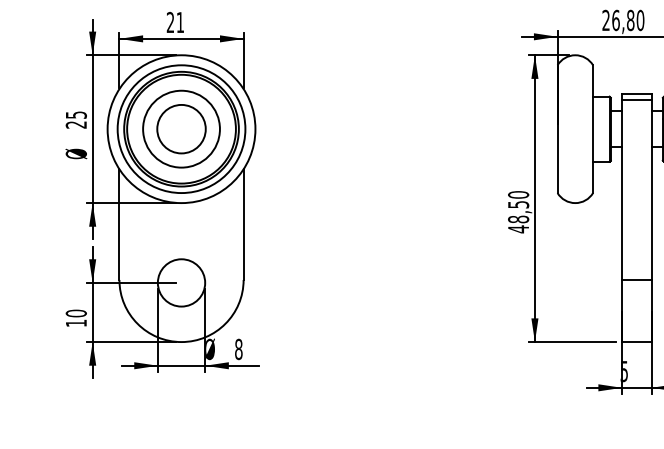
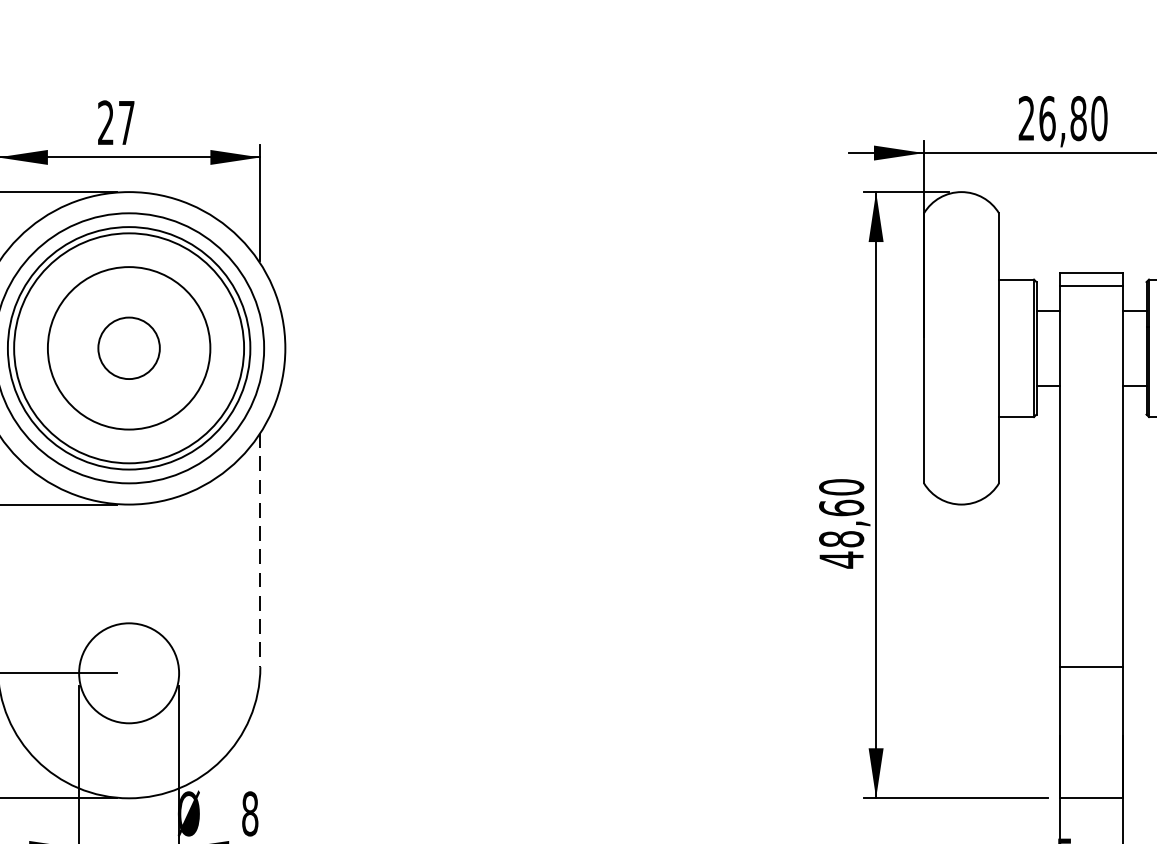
text: (179, 22) -> (124, 122), 21 -> 27
circle: (181, 128) -> (129, 346), size x0.6
text: (518, 204) -> (841, 507), 48,50 -> 48,60
line: (243, 225) -> (260, 551), solid -> dashed

